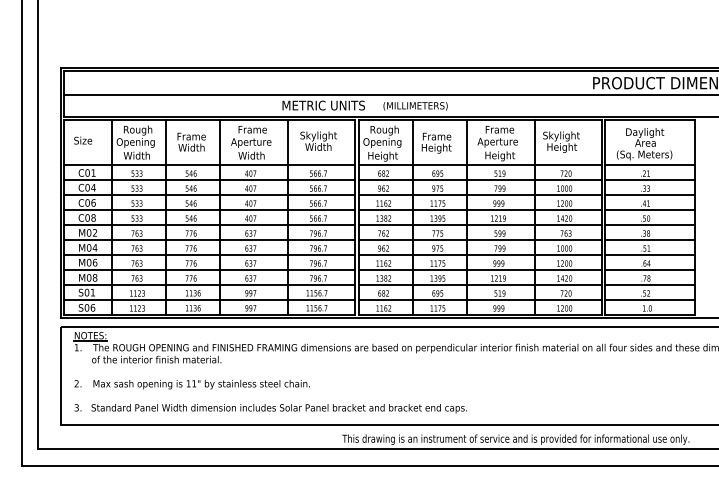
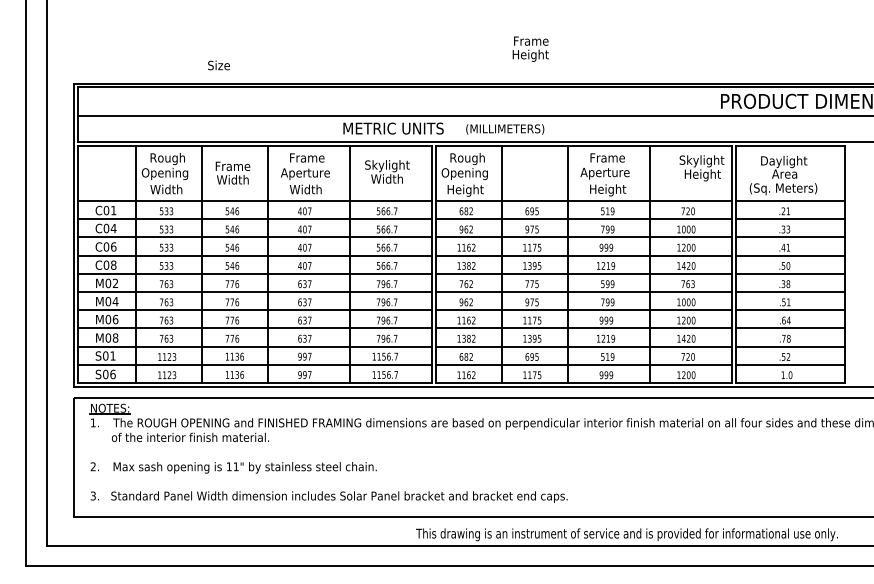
text: (83, 140) -> (219, 65), moved
text: (561, 141) -> (702, 167), moved
text: (436, 142) -> (530, 48), moved

